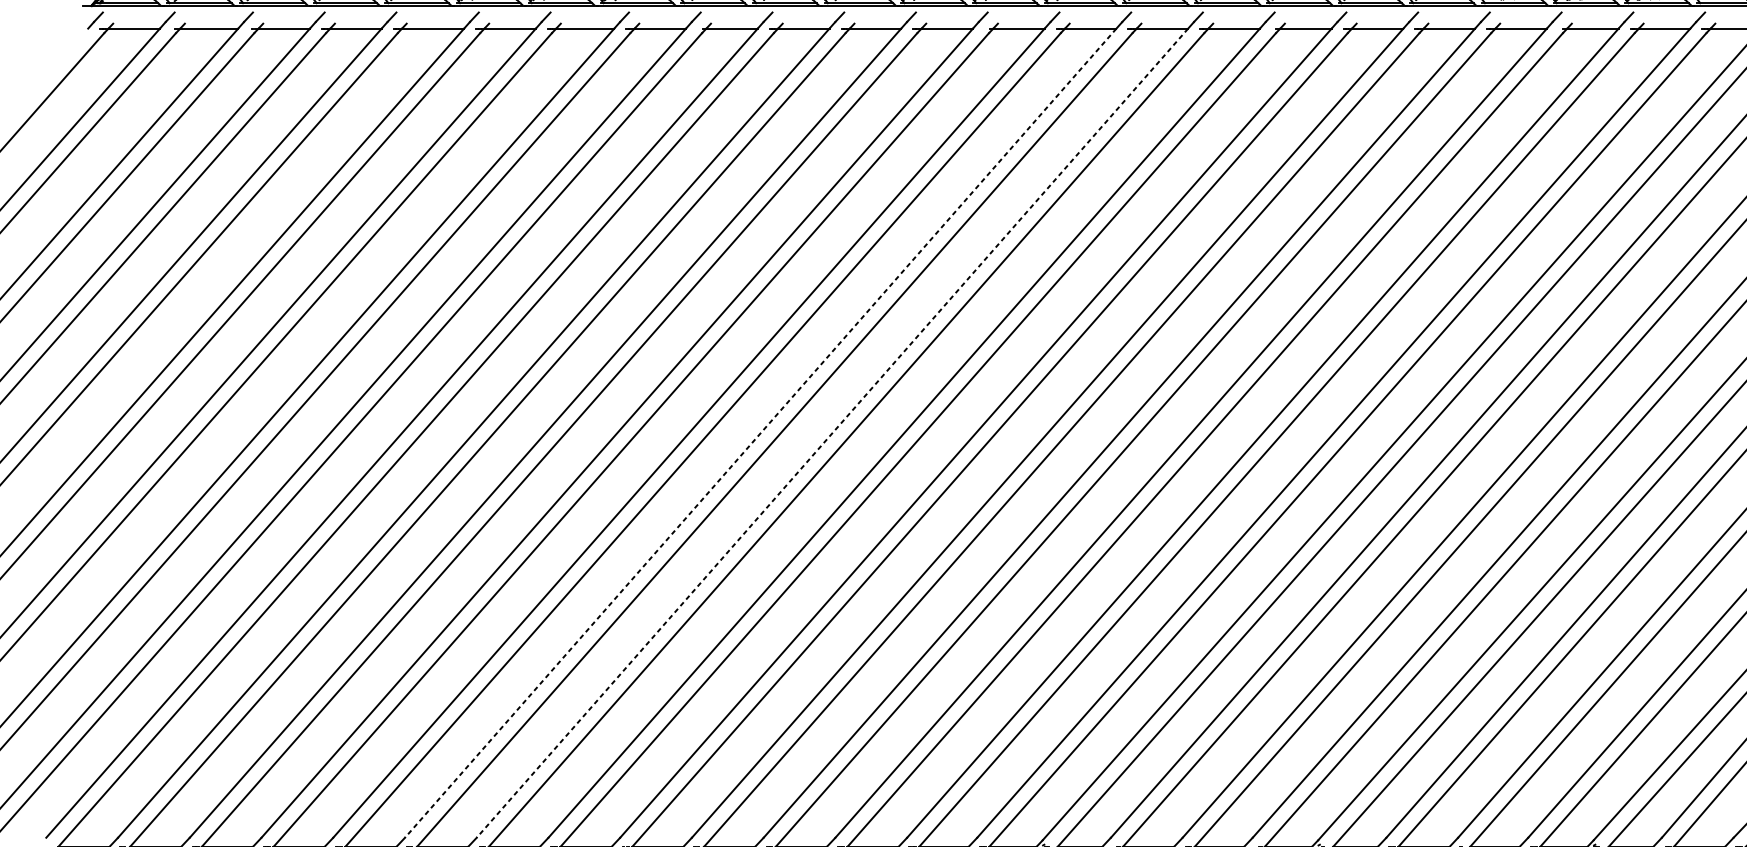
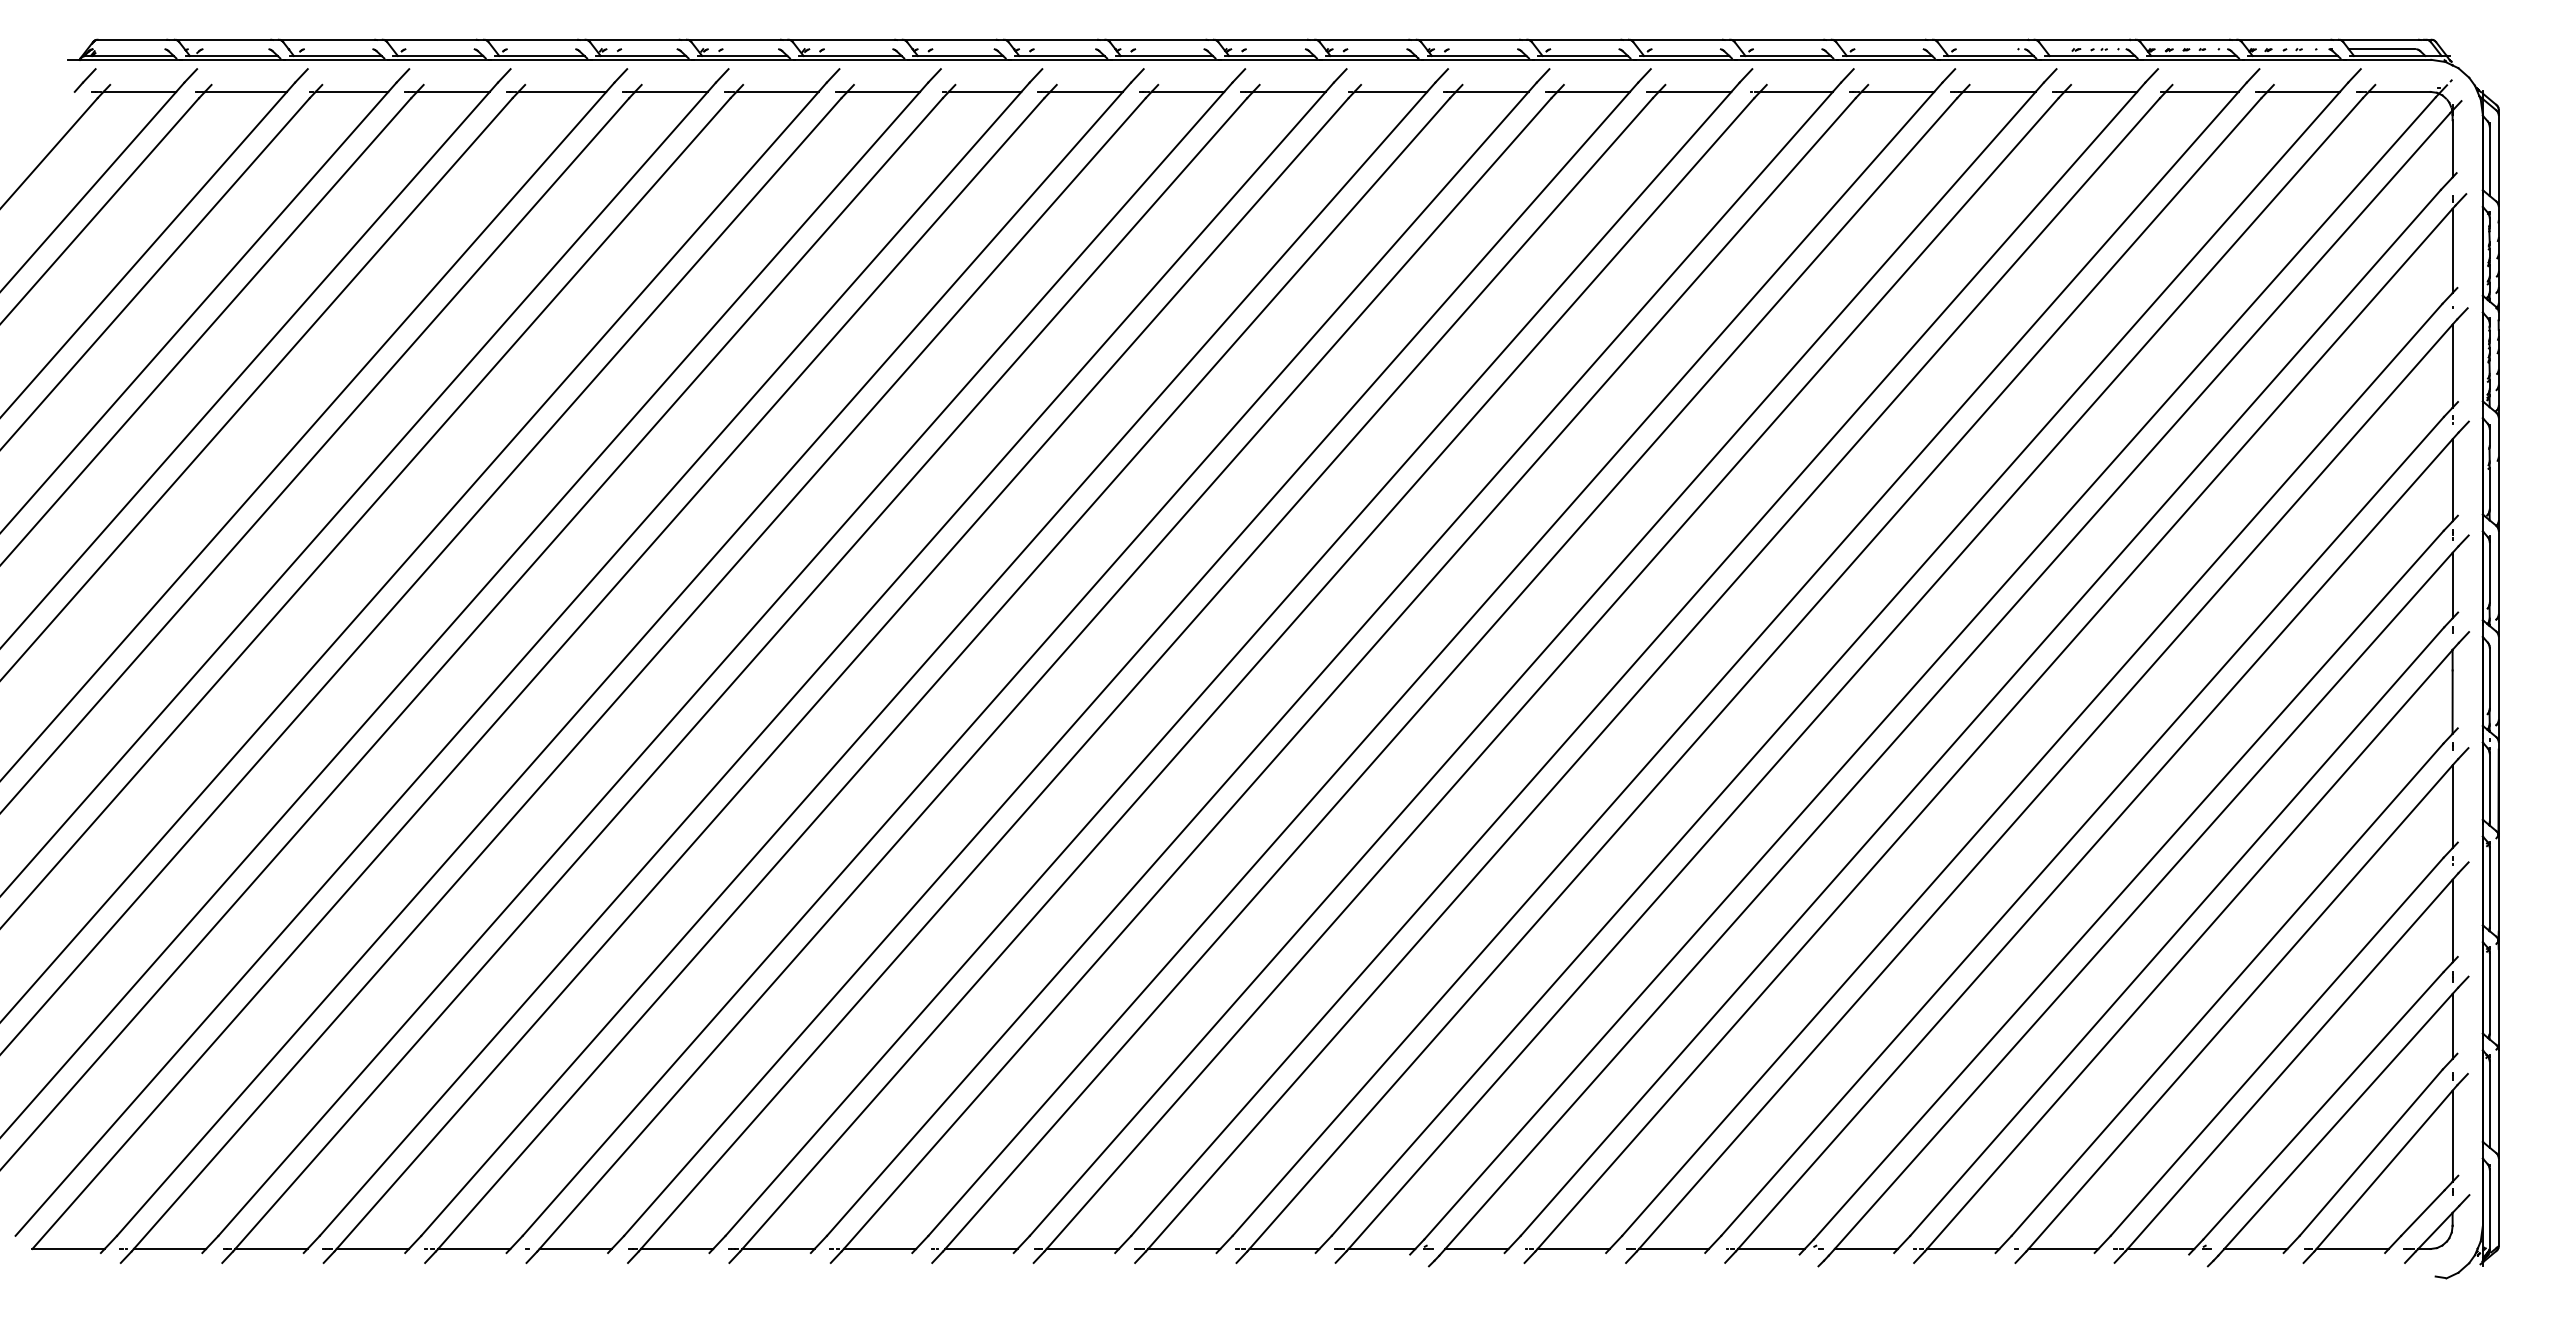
line: (760, 432) -> (1025, 663), dashed -> solid
line: (832, 432) -> (1127, 663), dashed -> solid

